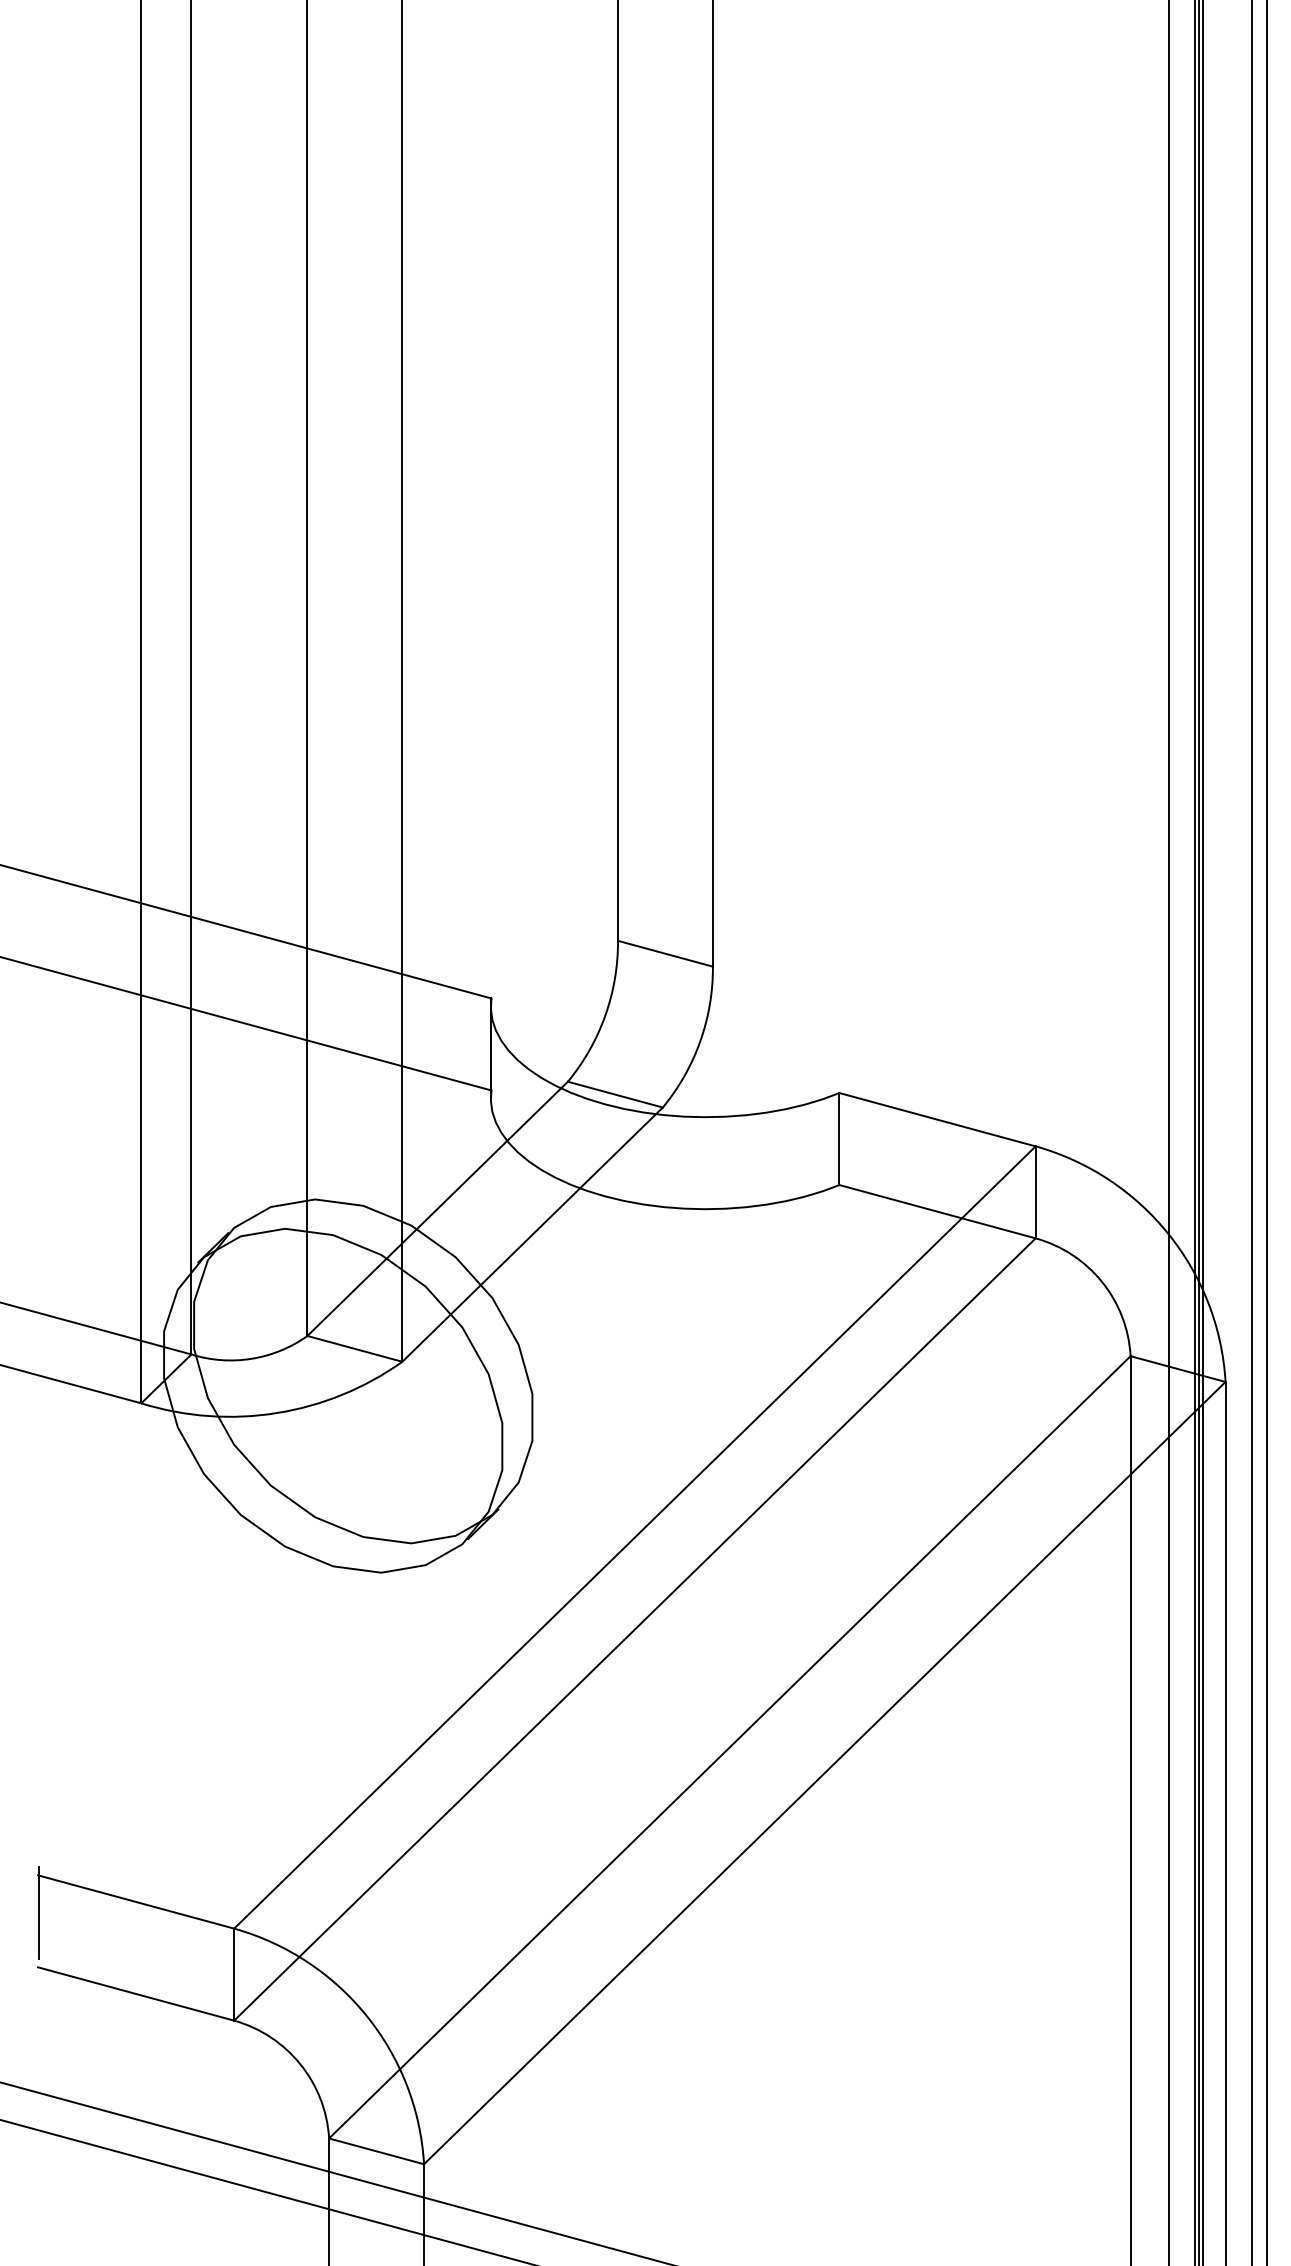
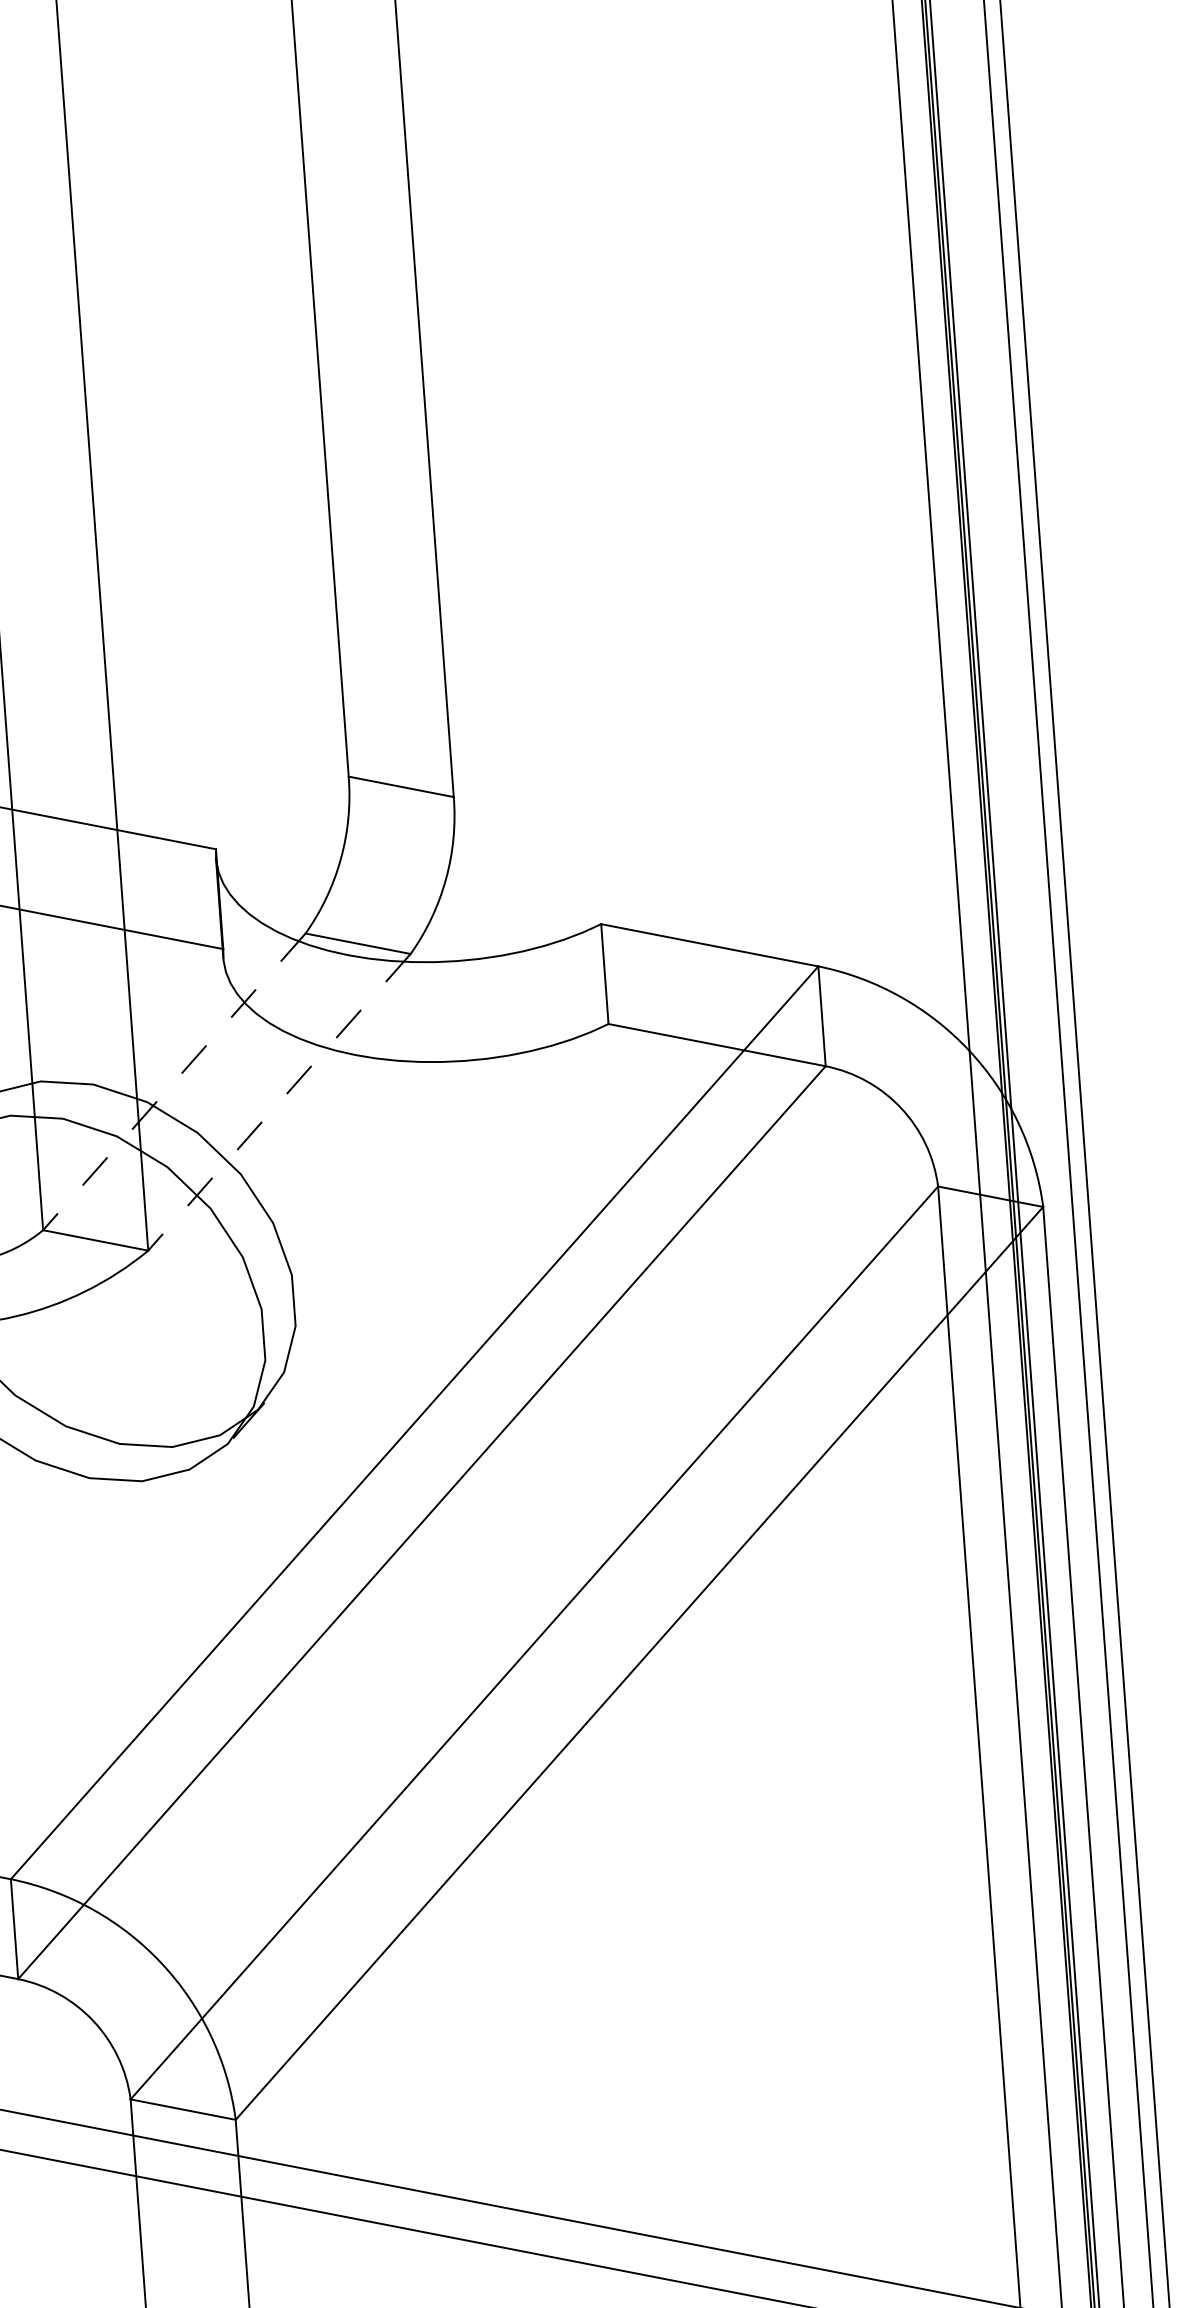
line: (437, 1208) -> (174, 1081), solid -> dashed
line: (532, 1234) -> (279, 1102), solid -> dashed

